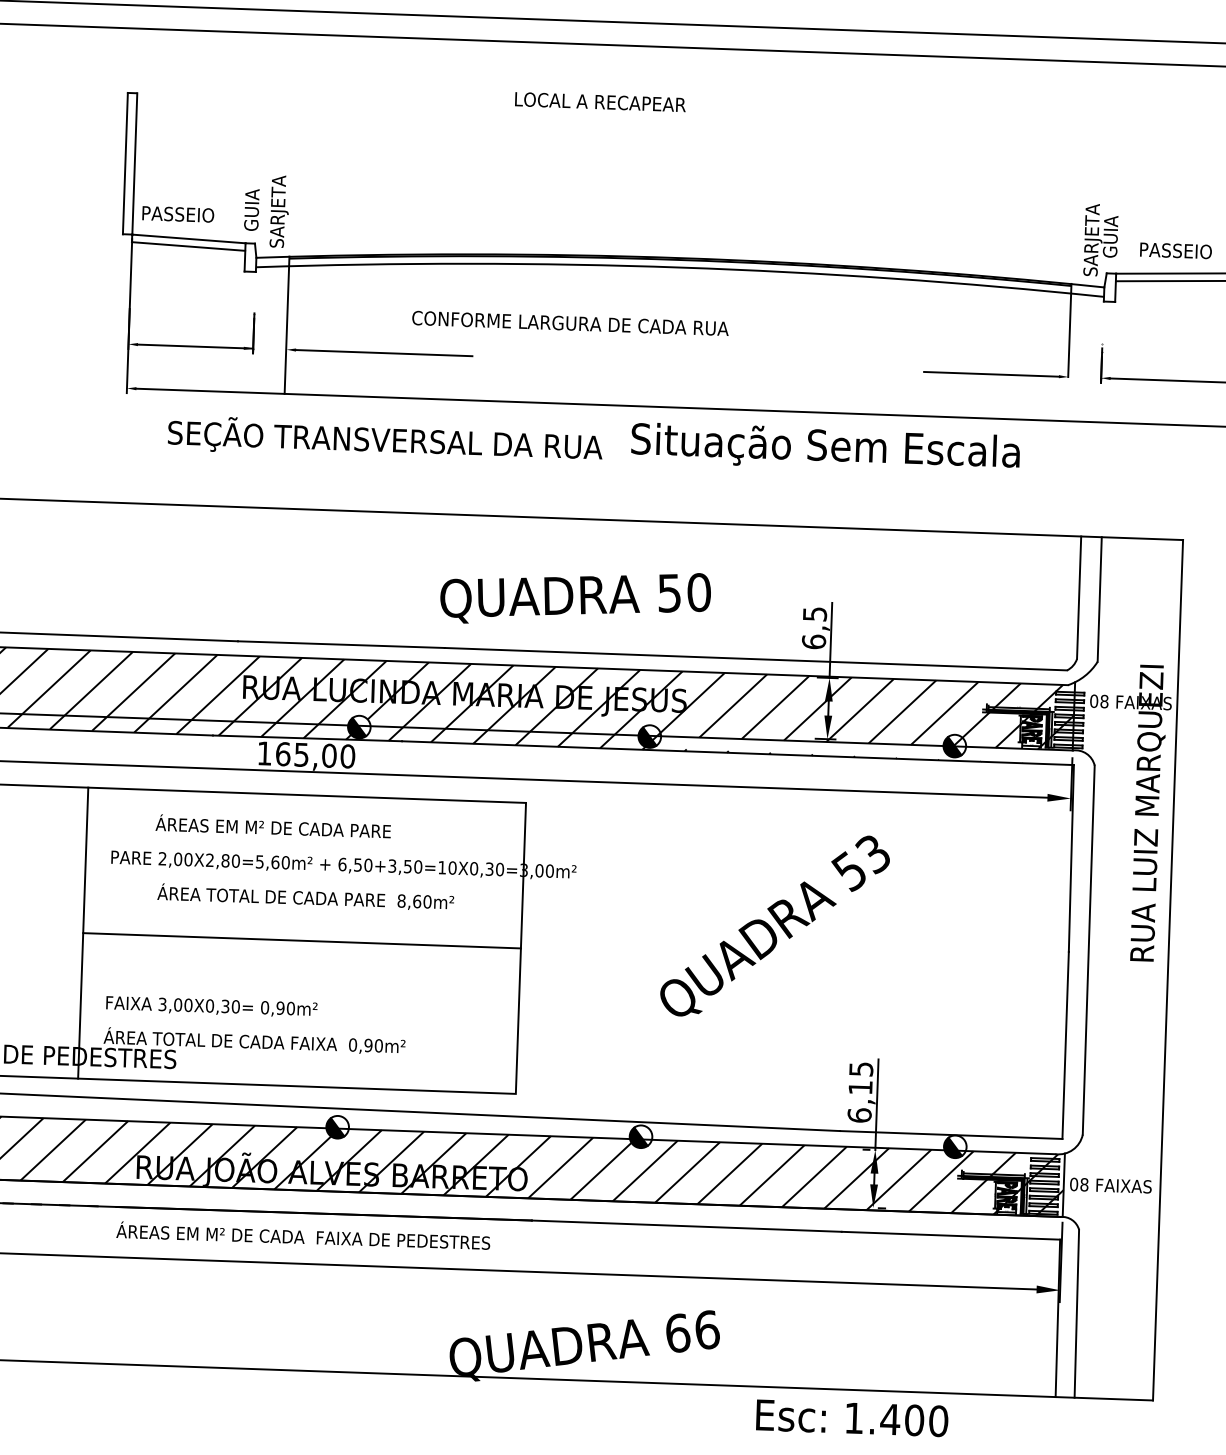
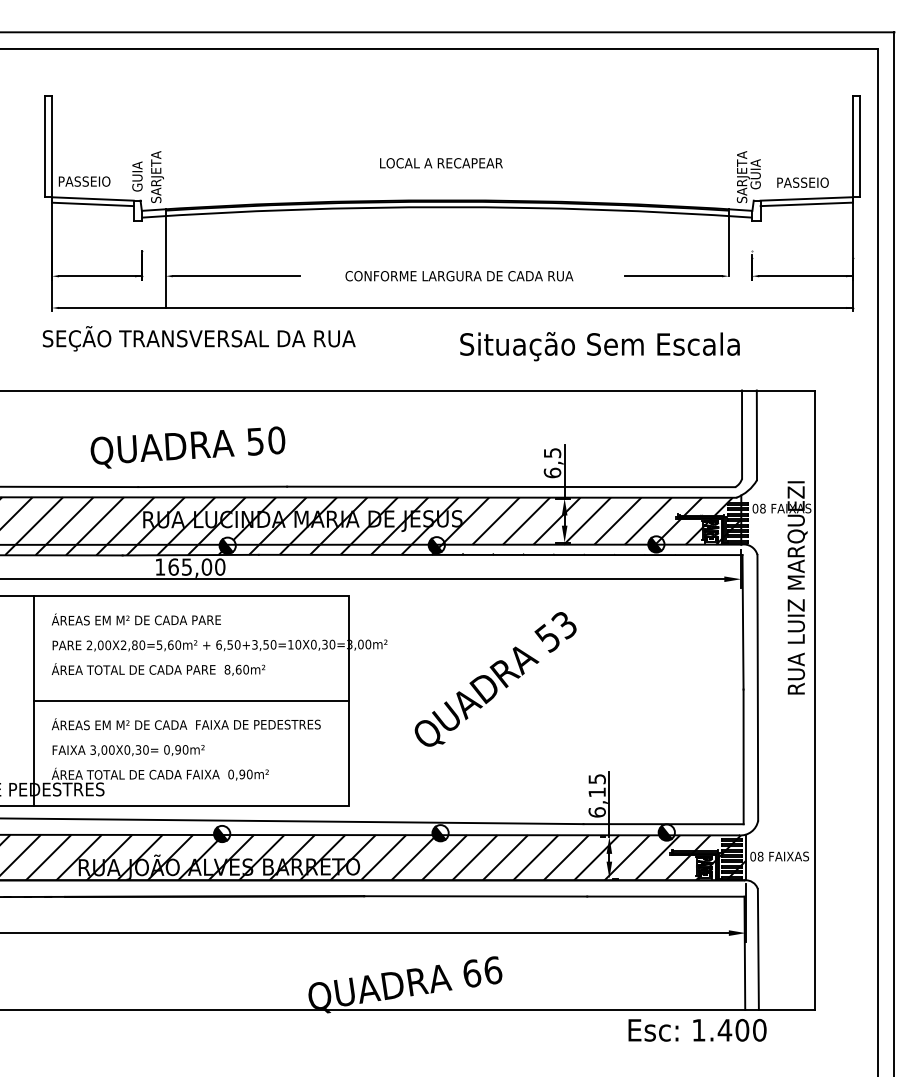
text: (600, 102) -> (441, 163), moved
text: (570, 323) -> (459, 276), moved
text: (384, 439) -> (198, 338), moved
text: (824, 448) -> (599, 346), moved
text: (574, 598) -> (187, 447), moved
text: (272, 826) -> (135, 619), moved
text: (305, 897) -> (158, 669), moved
text: (774, 926) -> (495, 679), moved
text: (303, 1236) -> (186, 724), moved
text: (852, 1418) -> (697, 1030), moved

